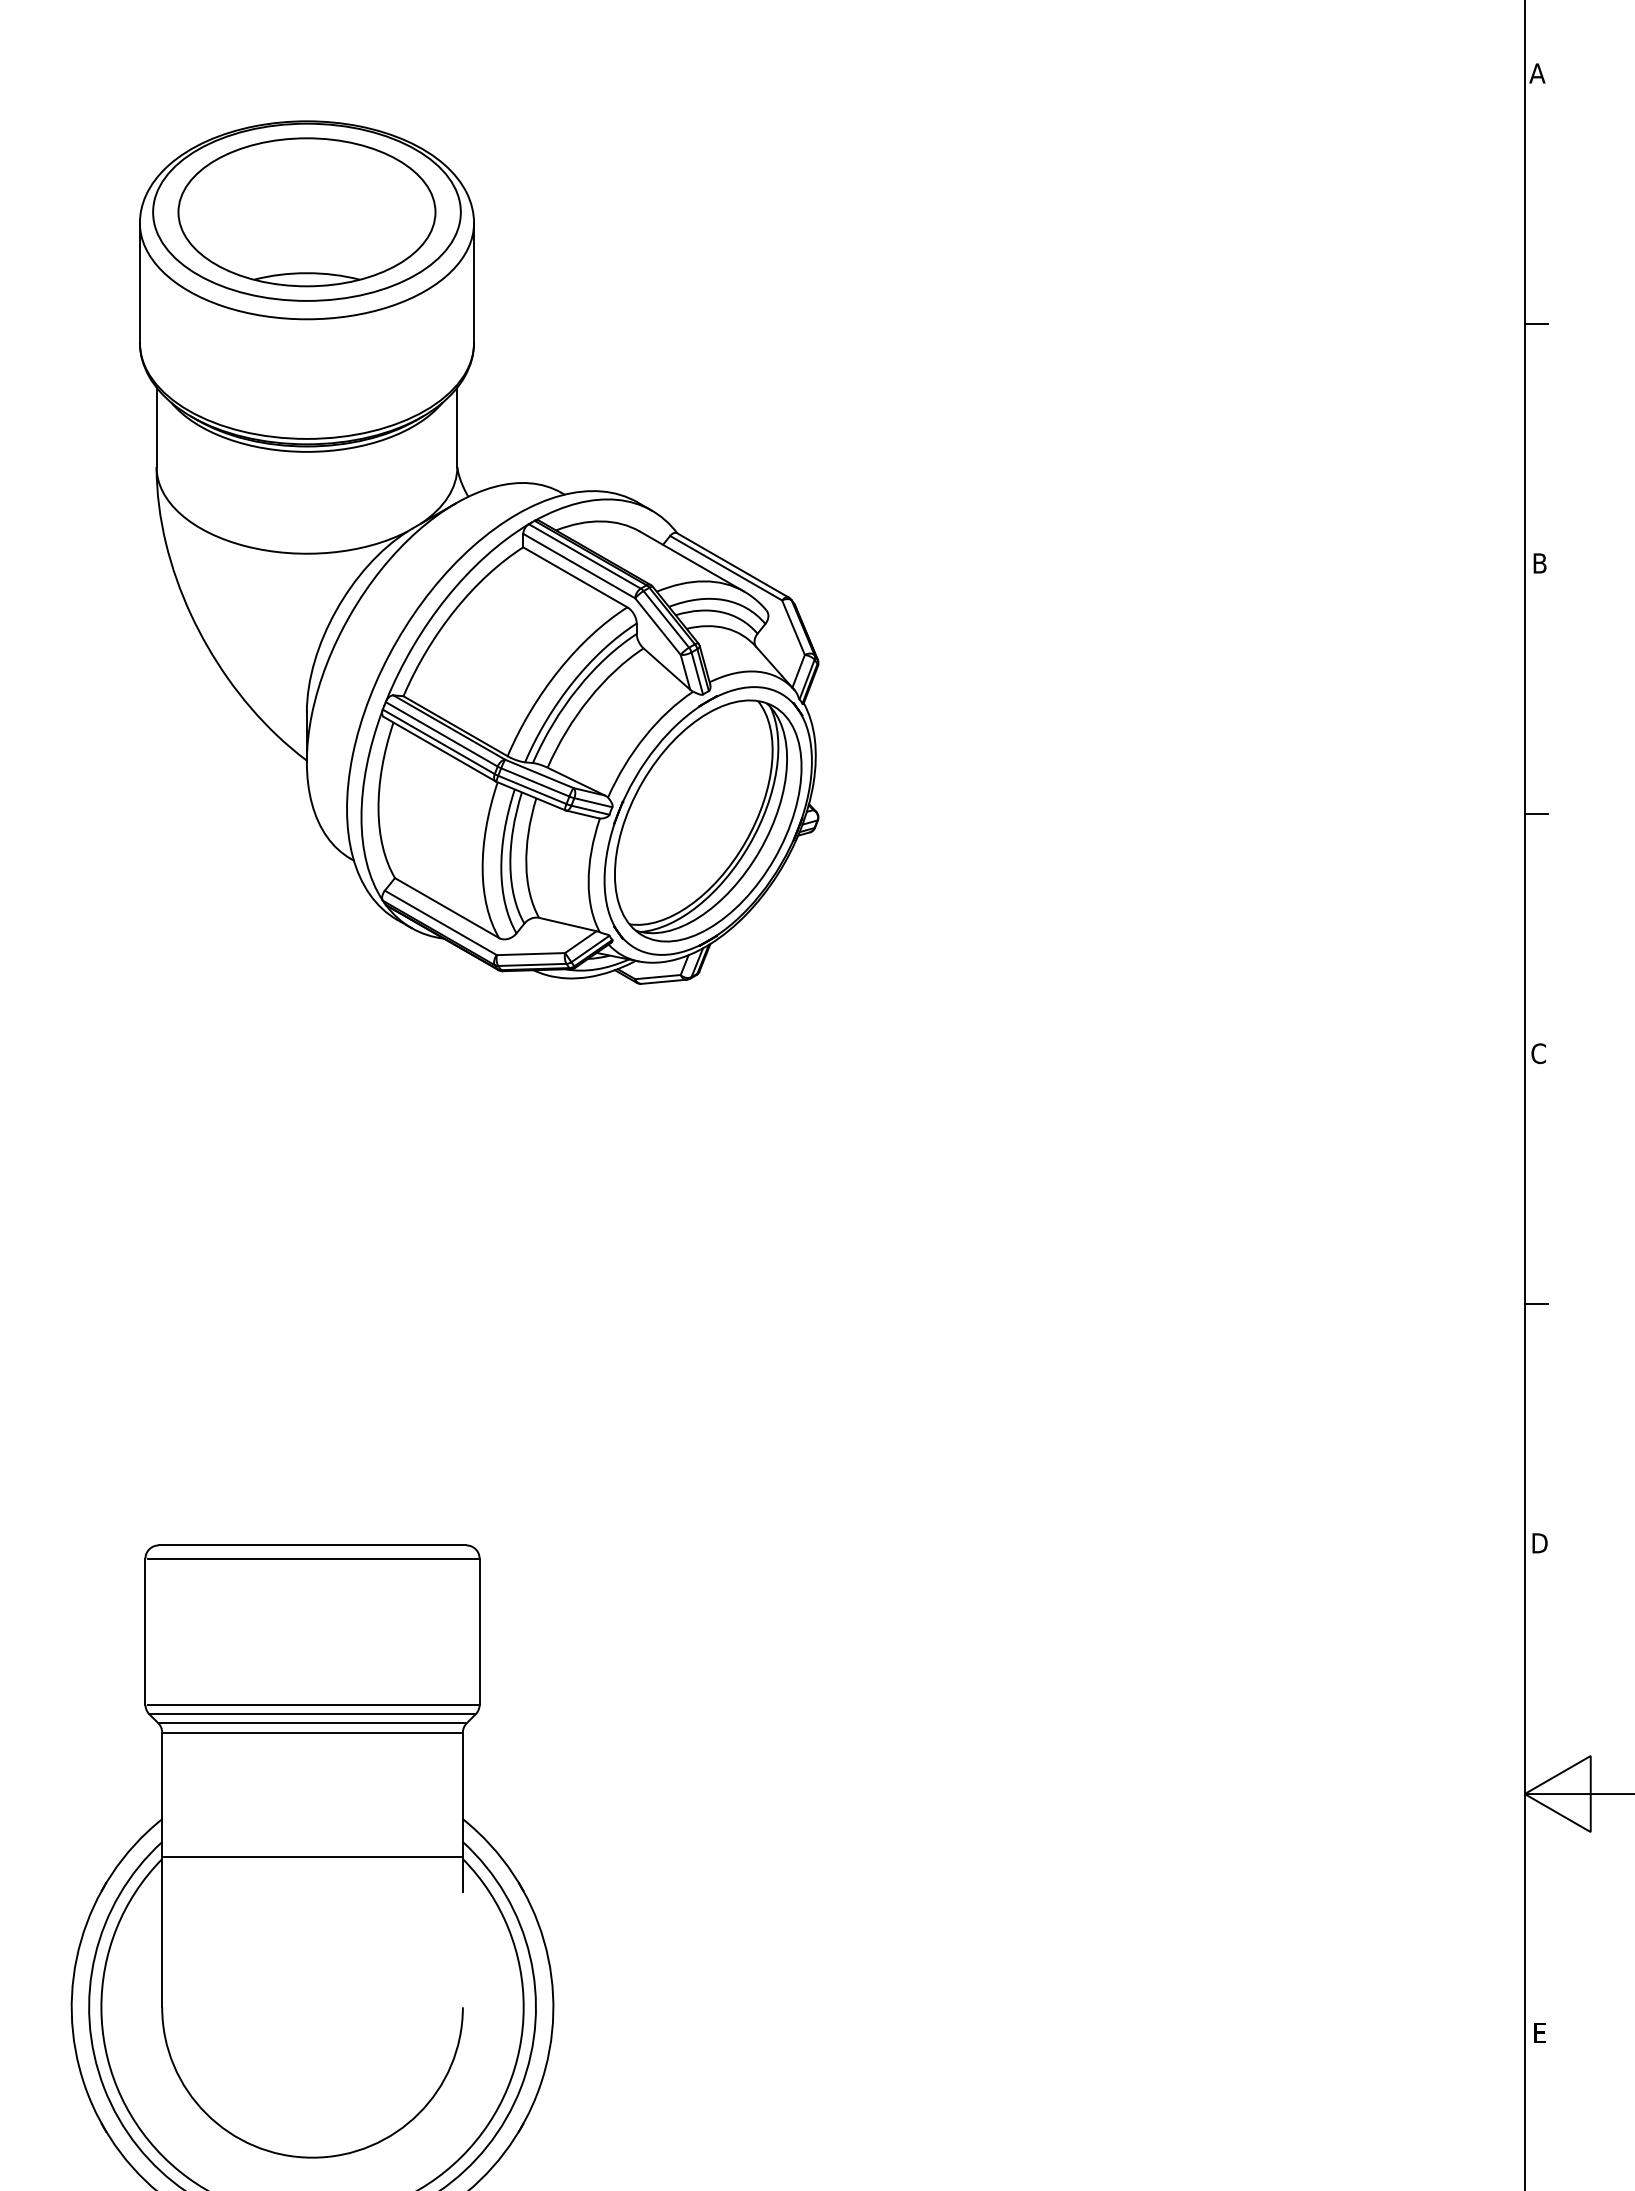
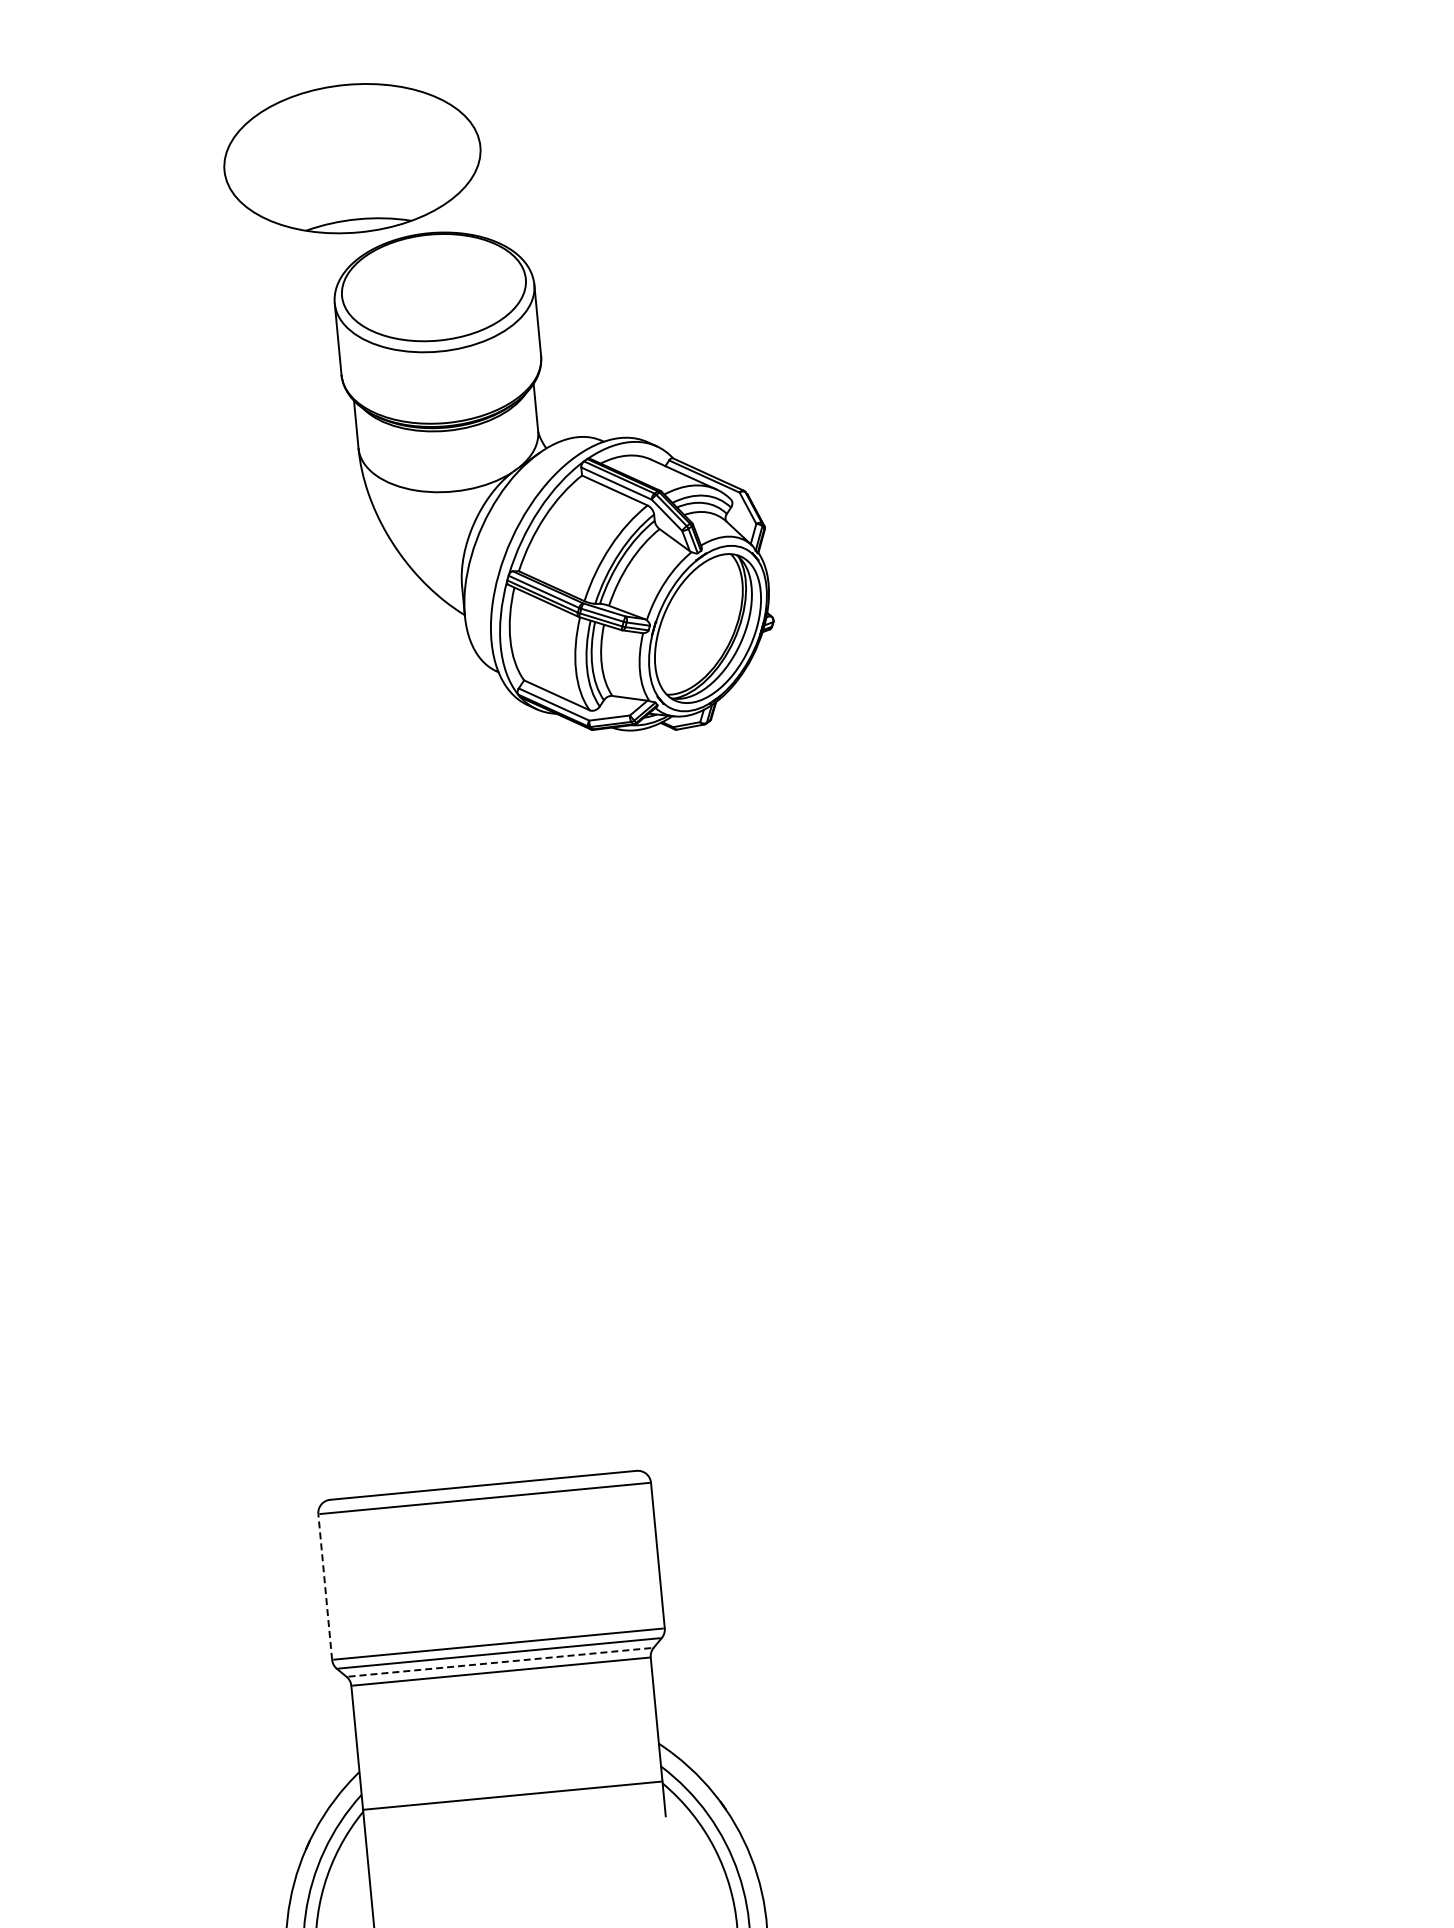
part: (479, 552) -> (556, 481), size x0.6
line: (145, 1631) -> (325, 1586), solid -> dashed
line: (313, 1723) -> (501, 1662), solid -> dashed

